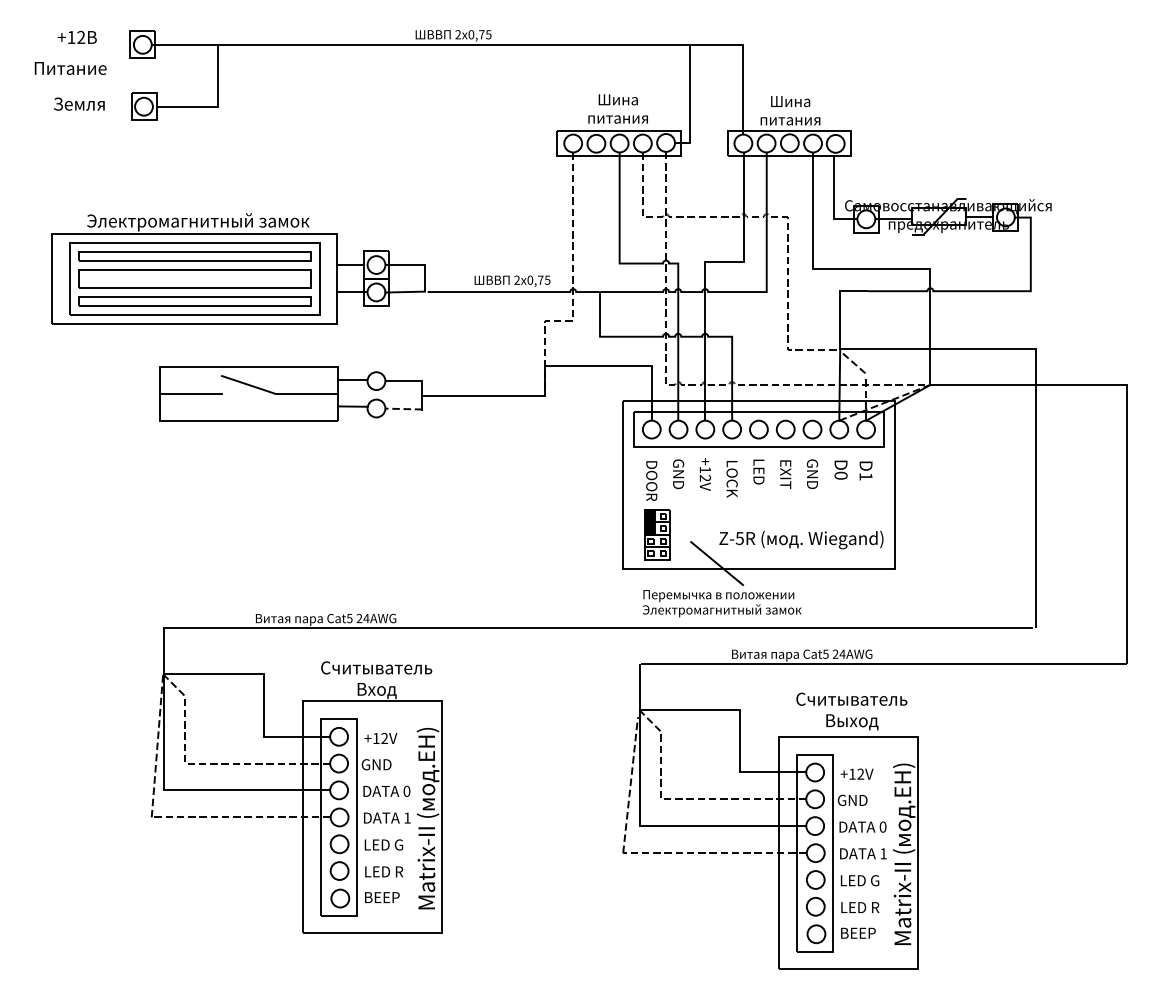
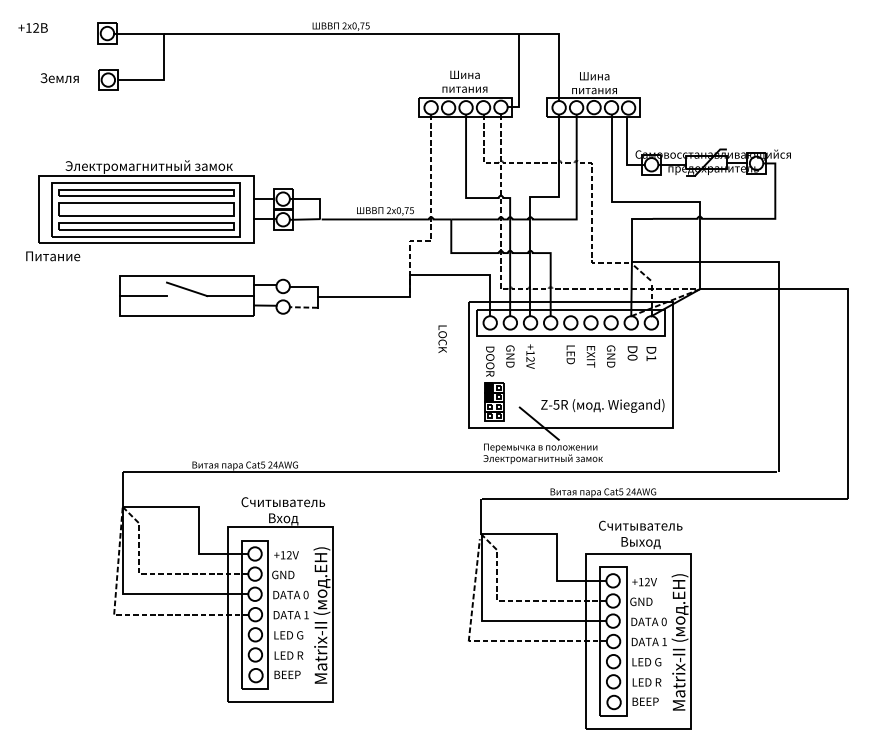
text: (76, 36) -> (32, 27), moved
text: (71, 68) -> (53, 256), moved
text: (731, 478) -> (442, 338), moved

